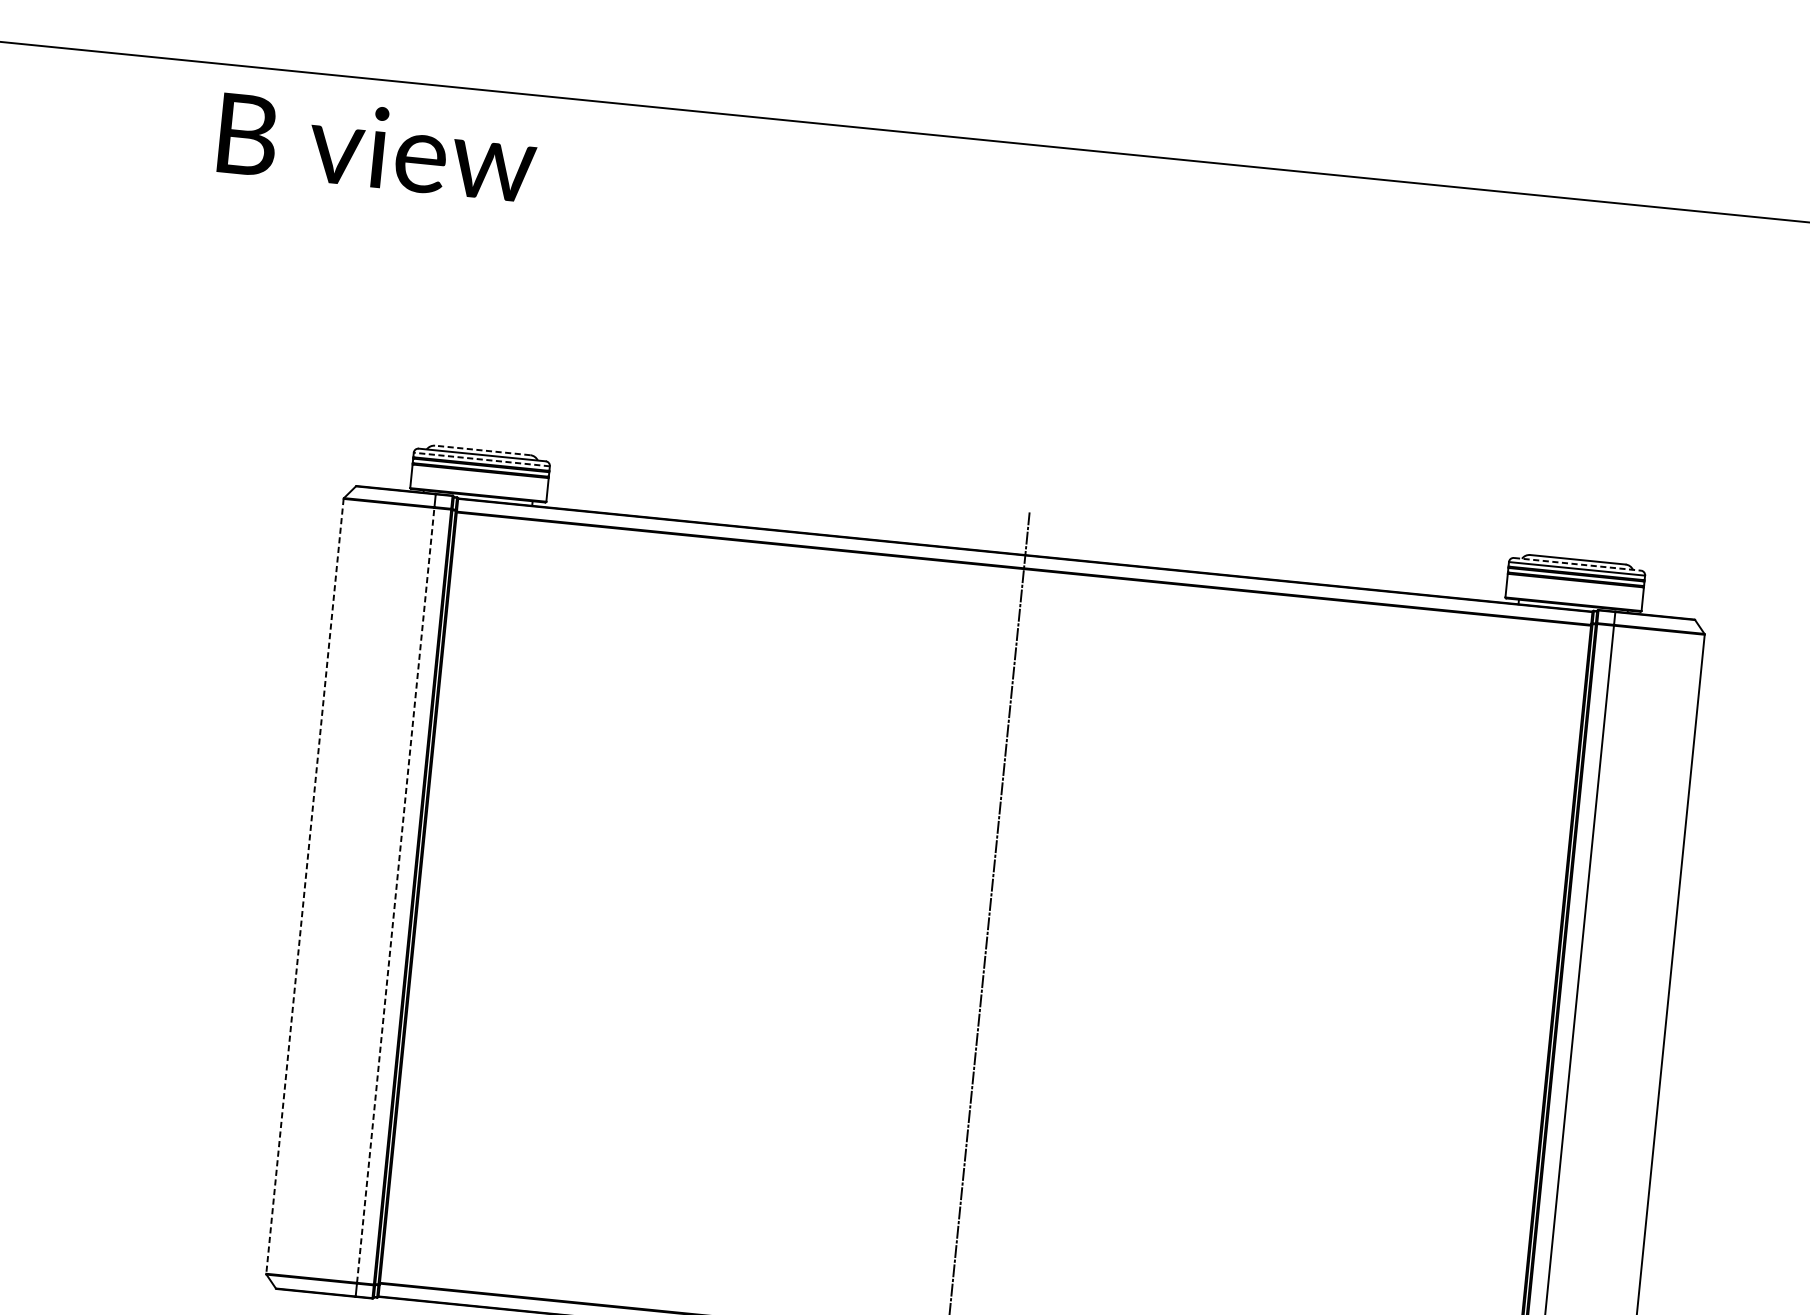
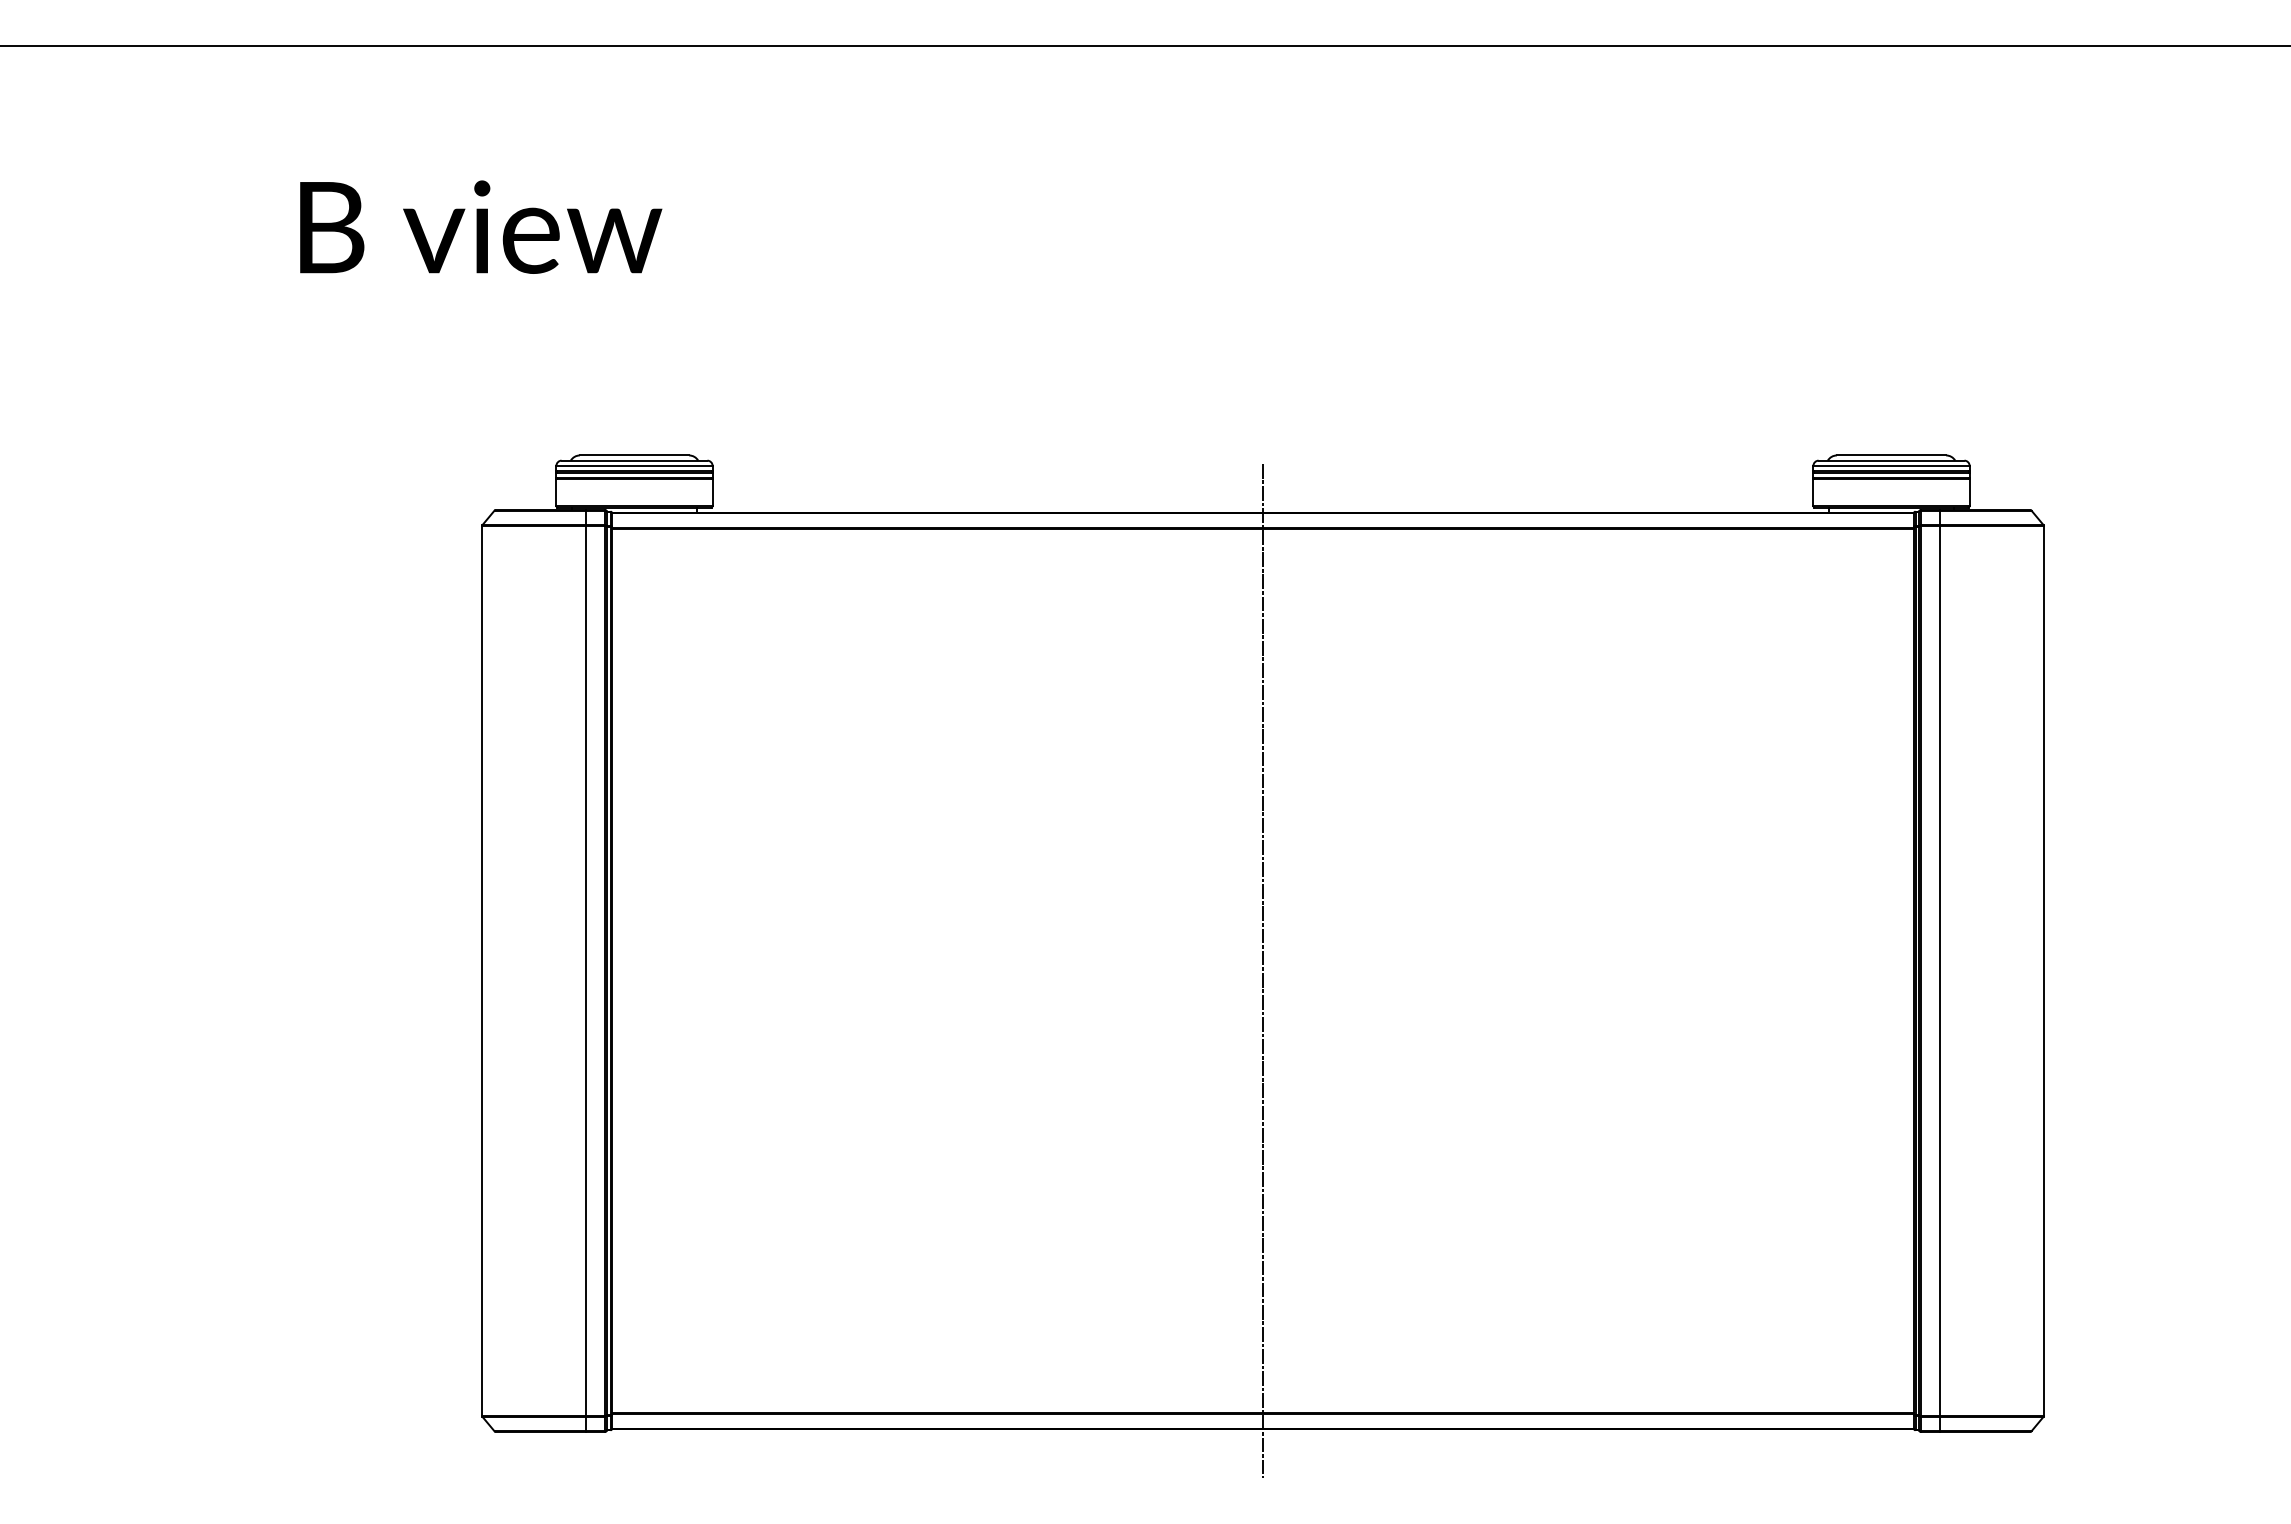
text: (378, 147) -> (481, 226), moved
line: (482, 450) -> (634, 455), dashed -> solid
line: (481, 459) -> (634, 465), dashed -> solid
line: (1577, 564) -> (1891, 460), dashed -> solid
line: (304, 885) -> (481, 970), dashed -> solid
line: (396, 895) -> (586, 970), dashed -> solid

